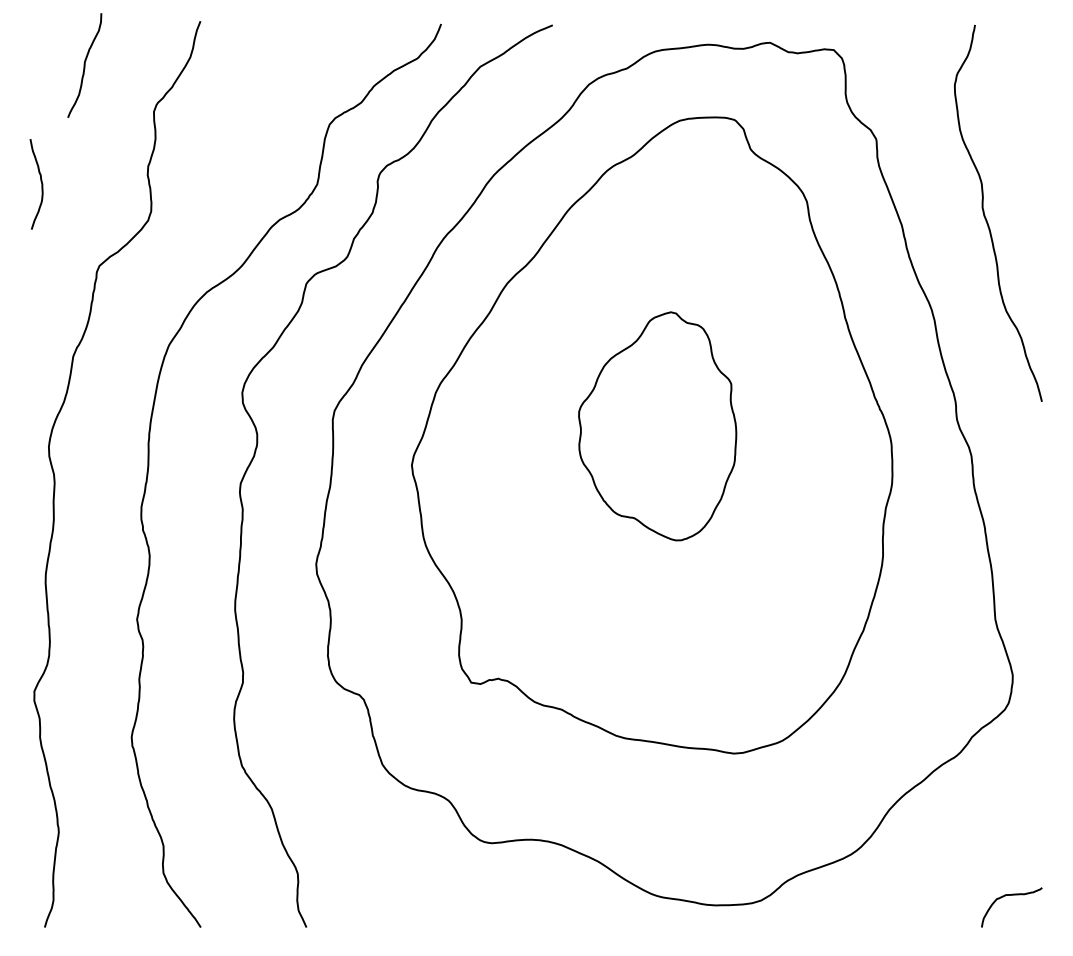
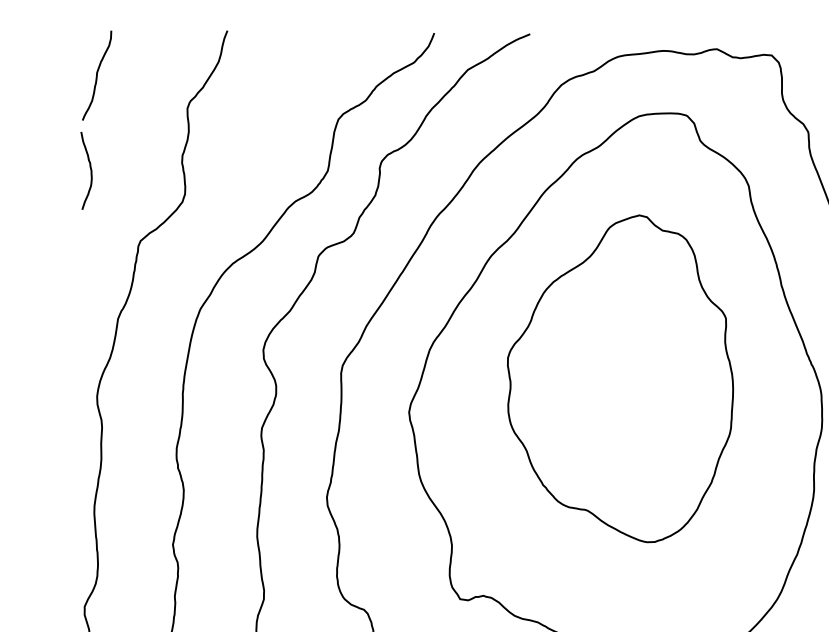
curve: (84, 65) -> (96, 75), moved
part: (657, 426) -> (620, 379), size x1.67

